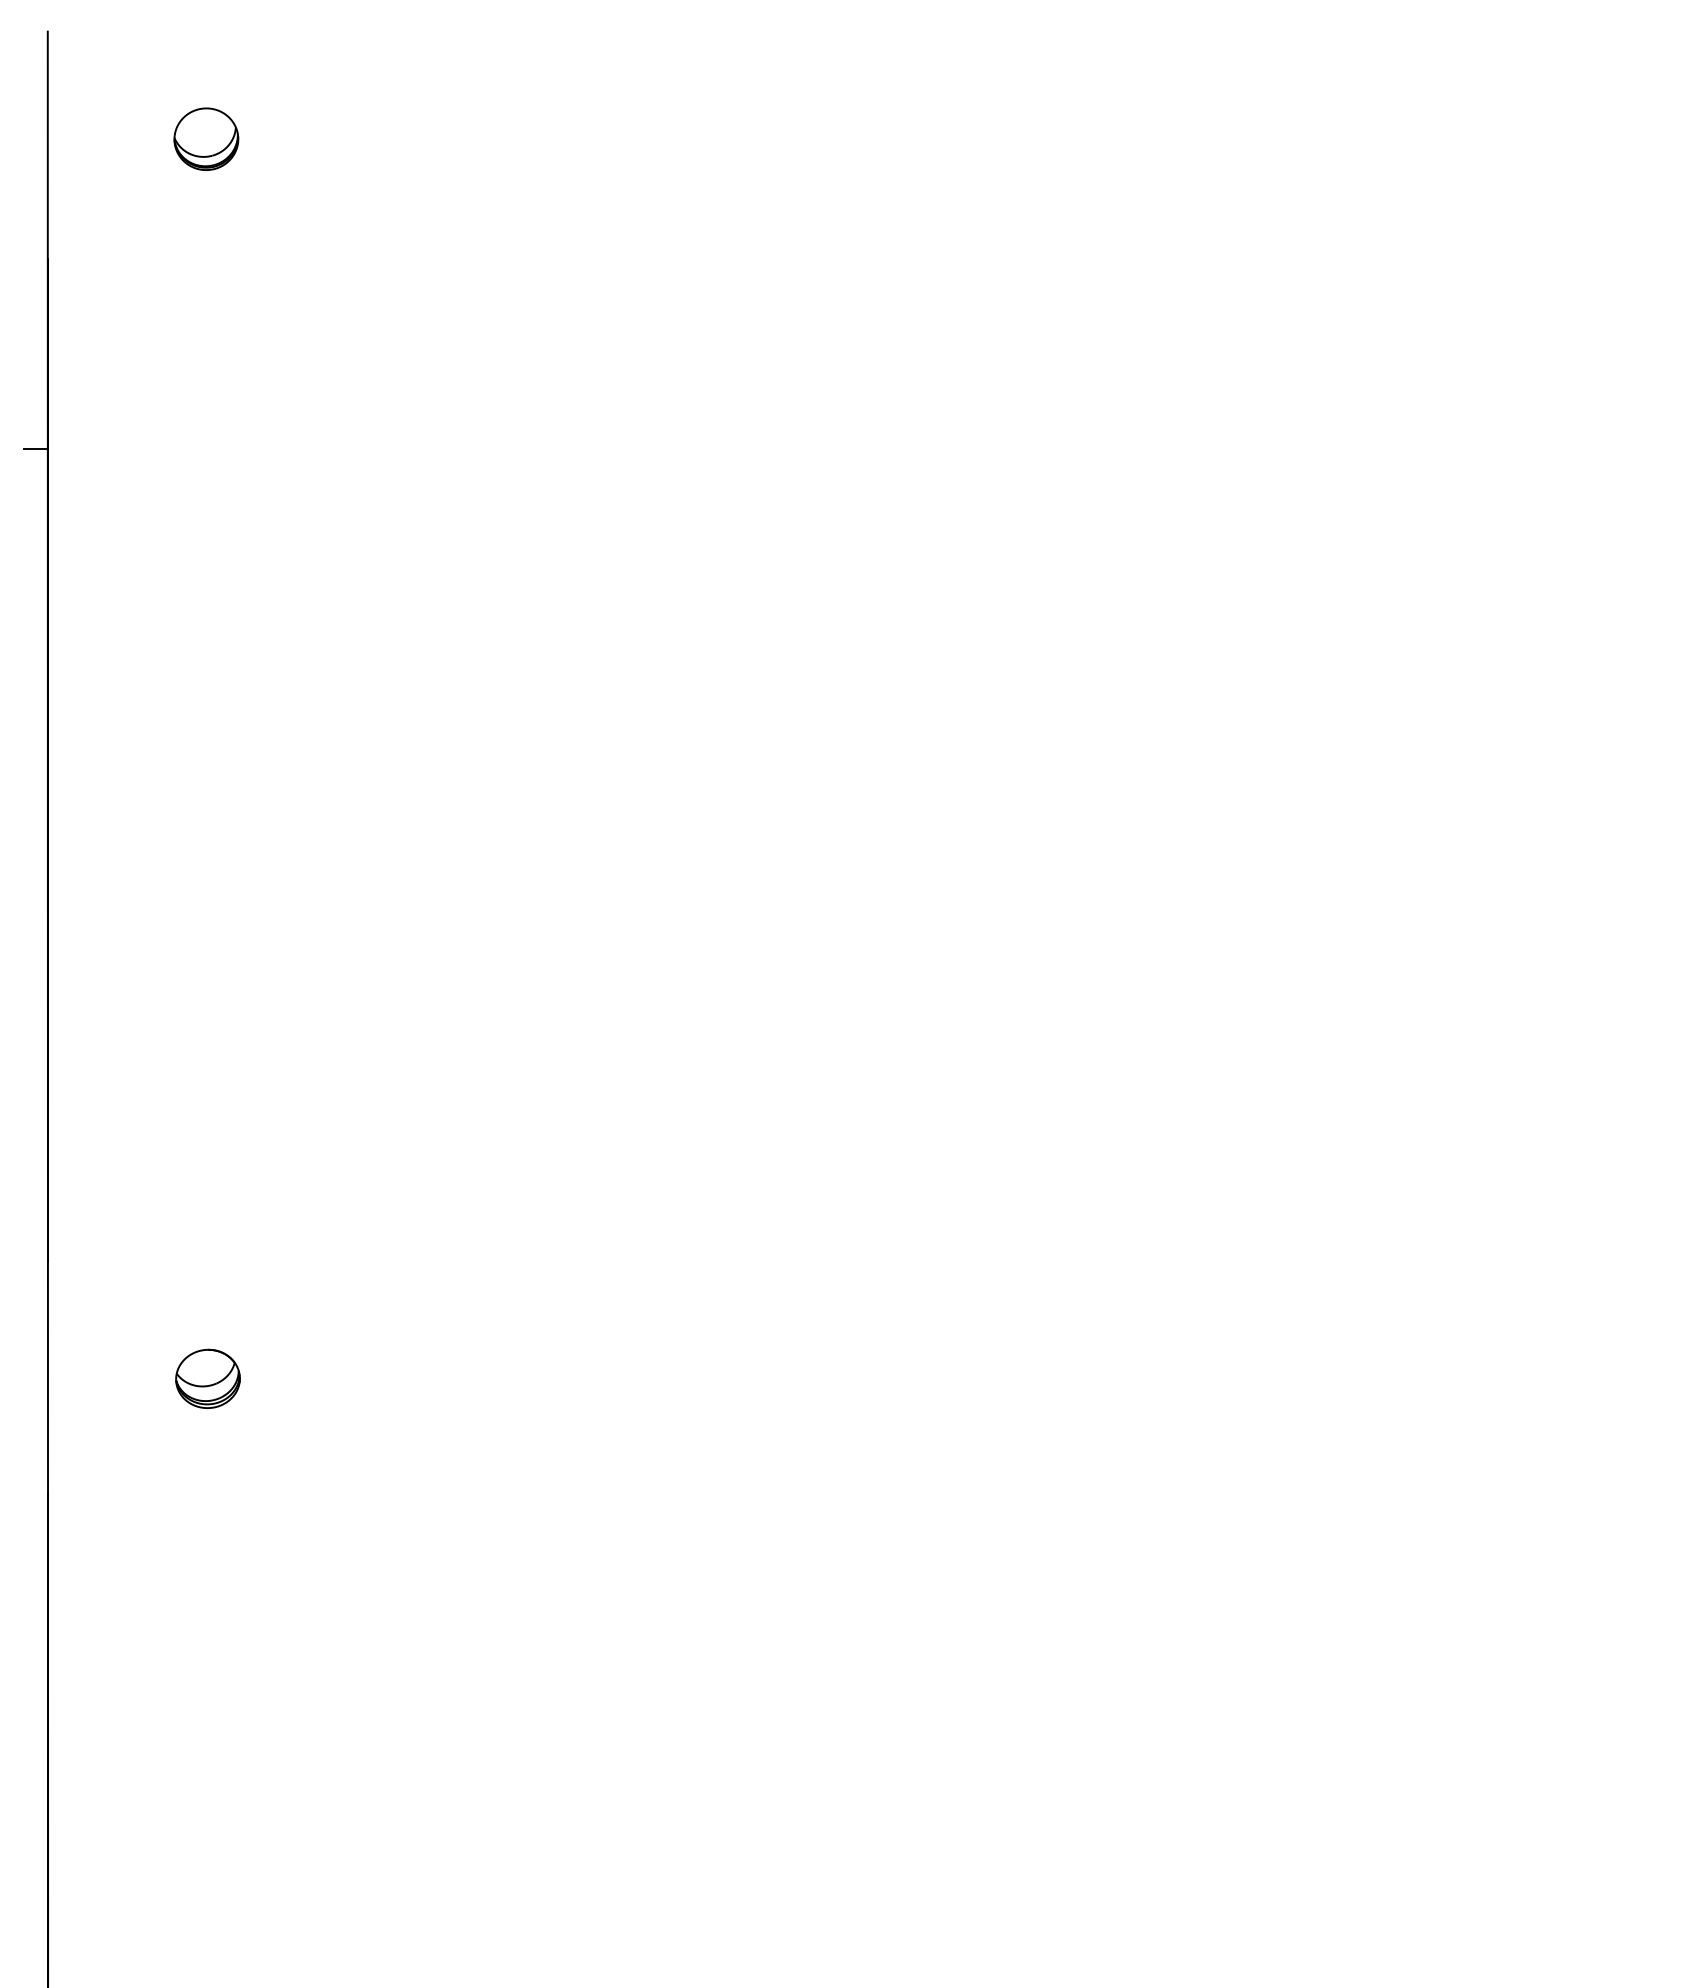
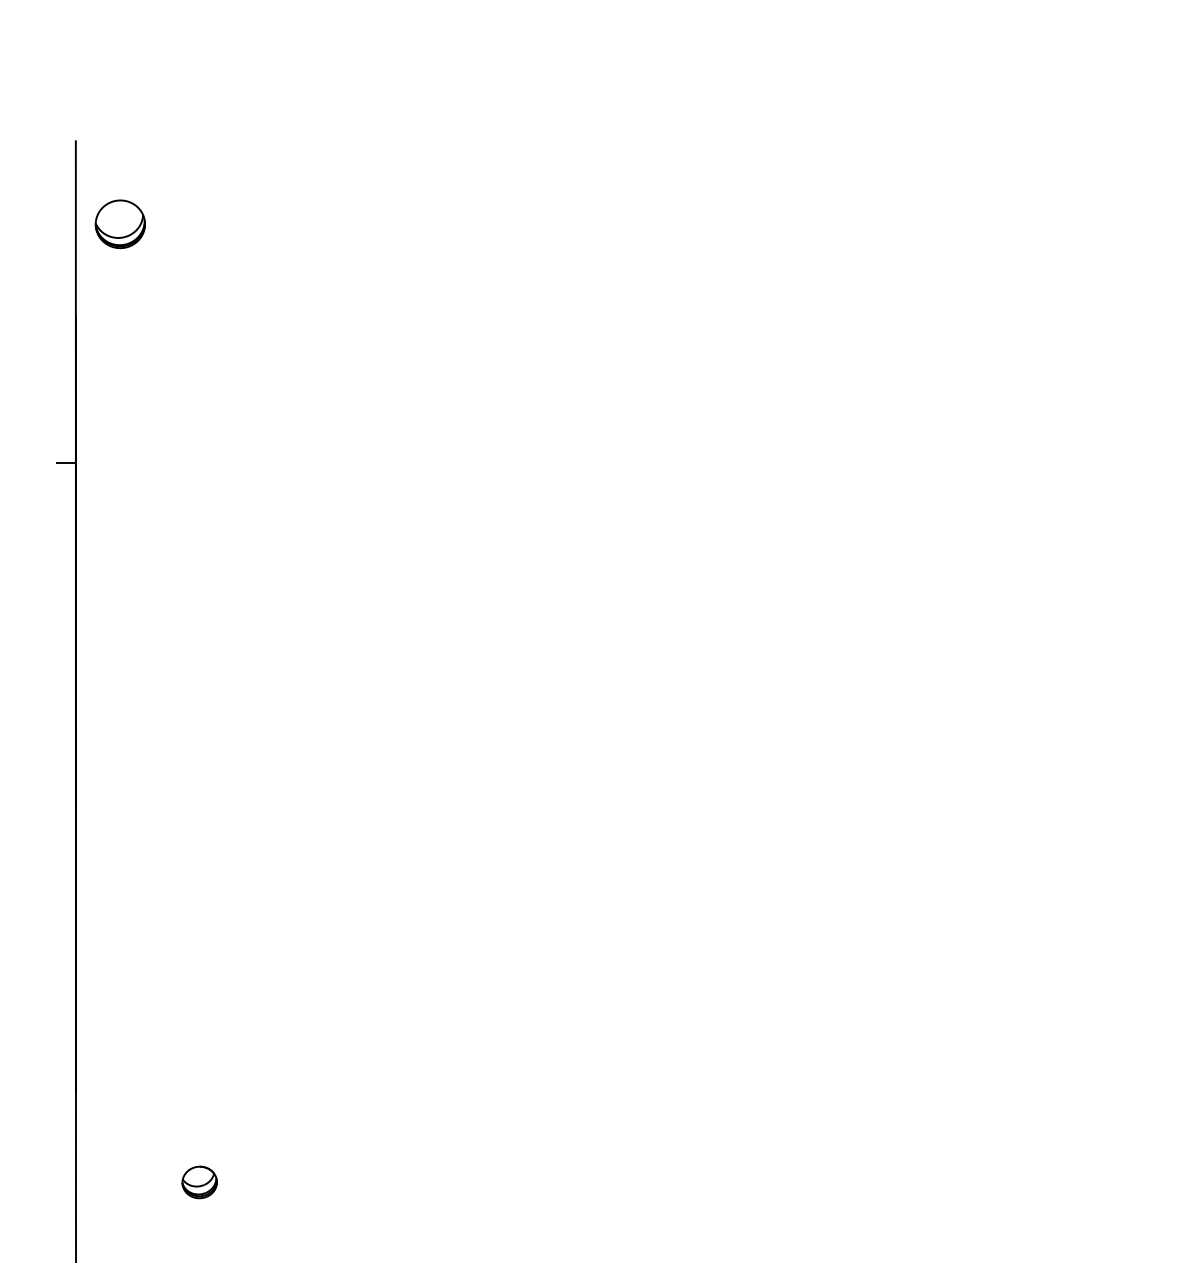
part: (206, 138) -> (120, 223), moved
part: (207, 1378) -> (199, 1182), size x0.7

